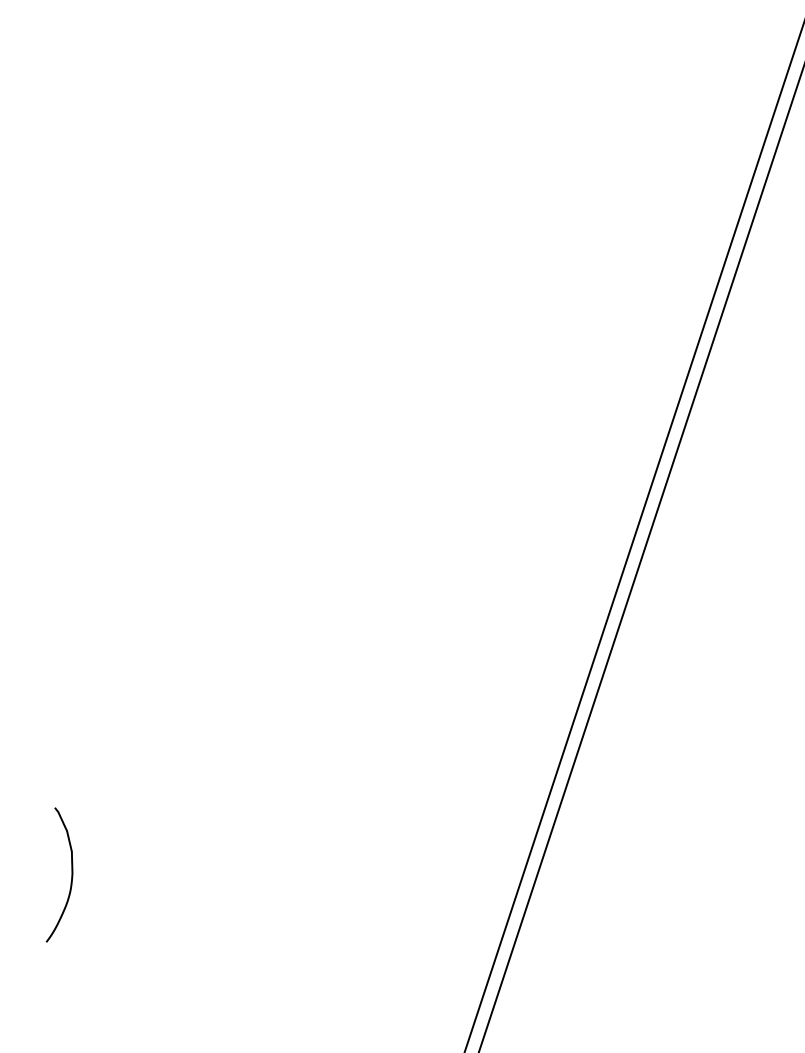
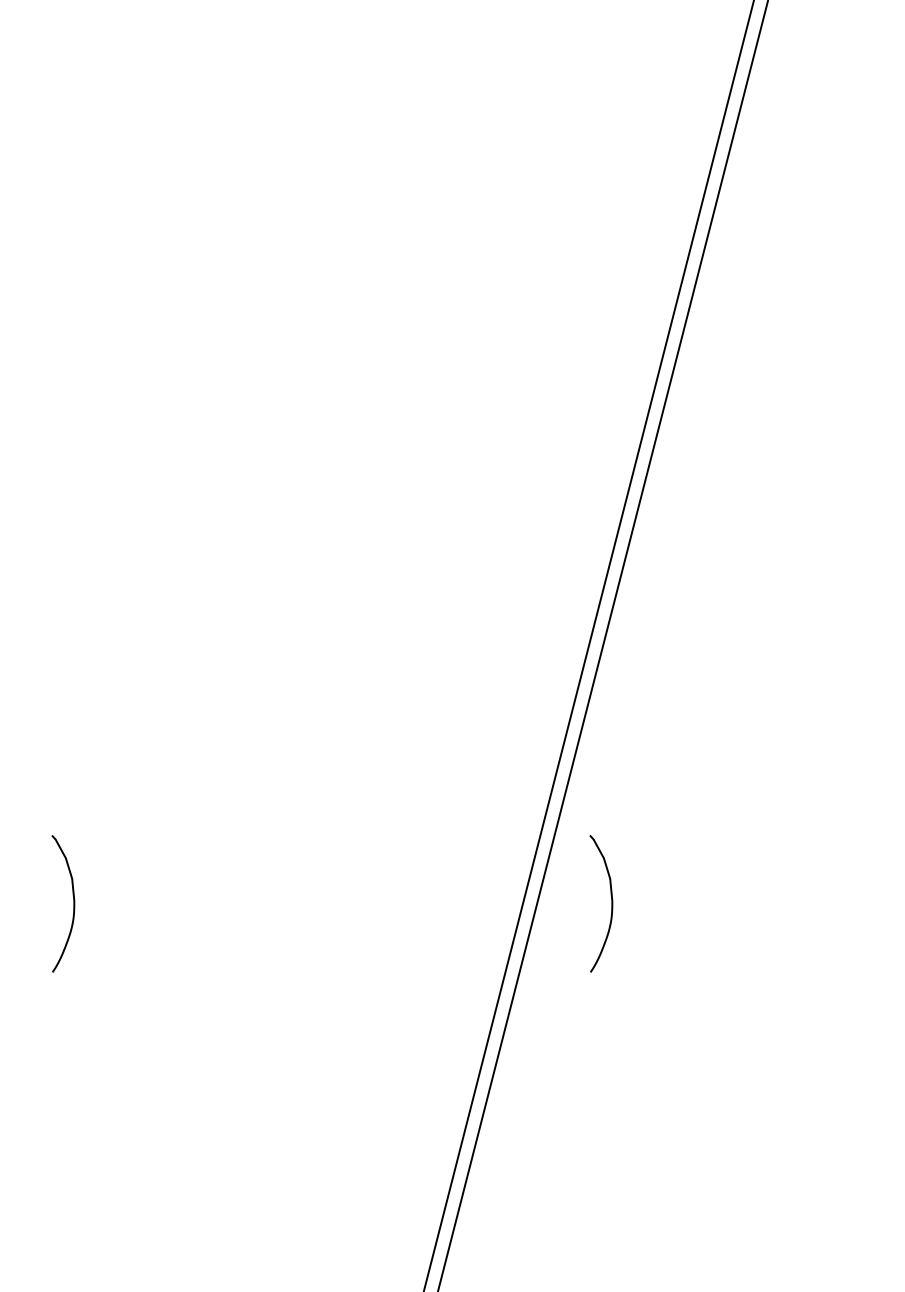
curve: (599, 911) -> (611, 903), added

